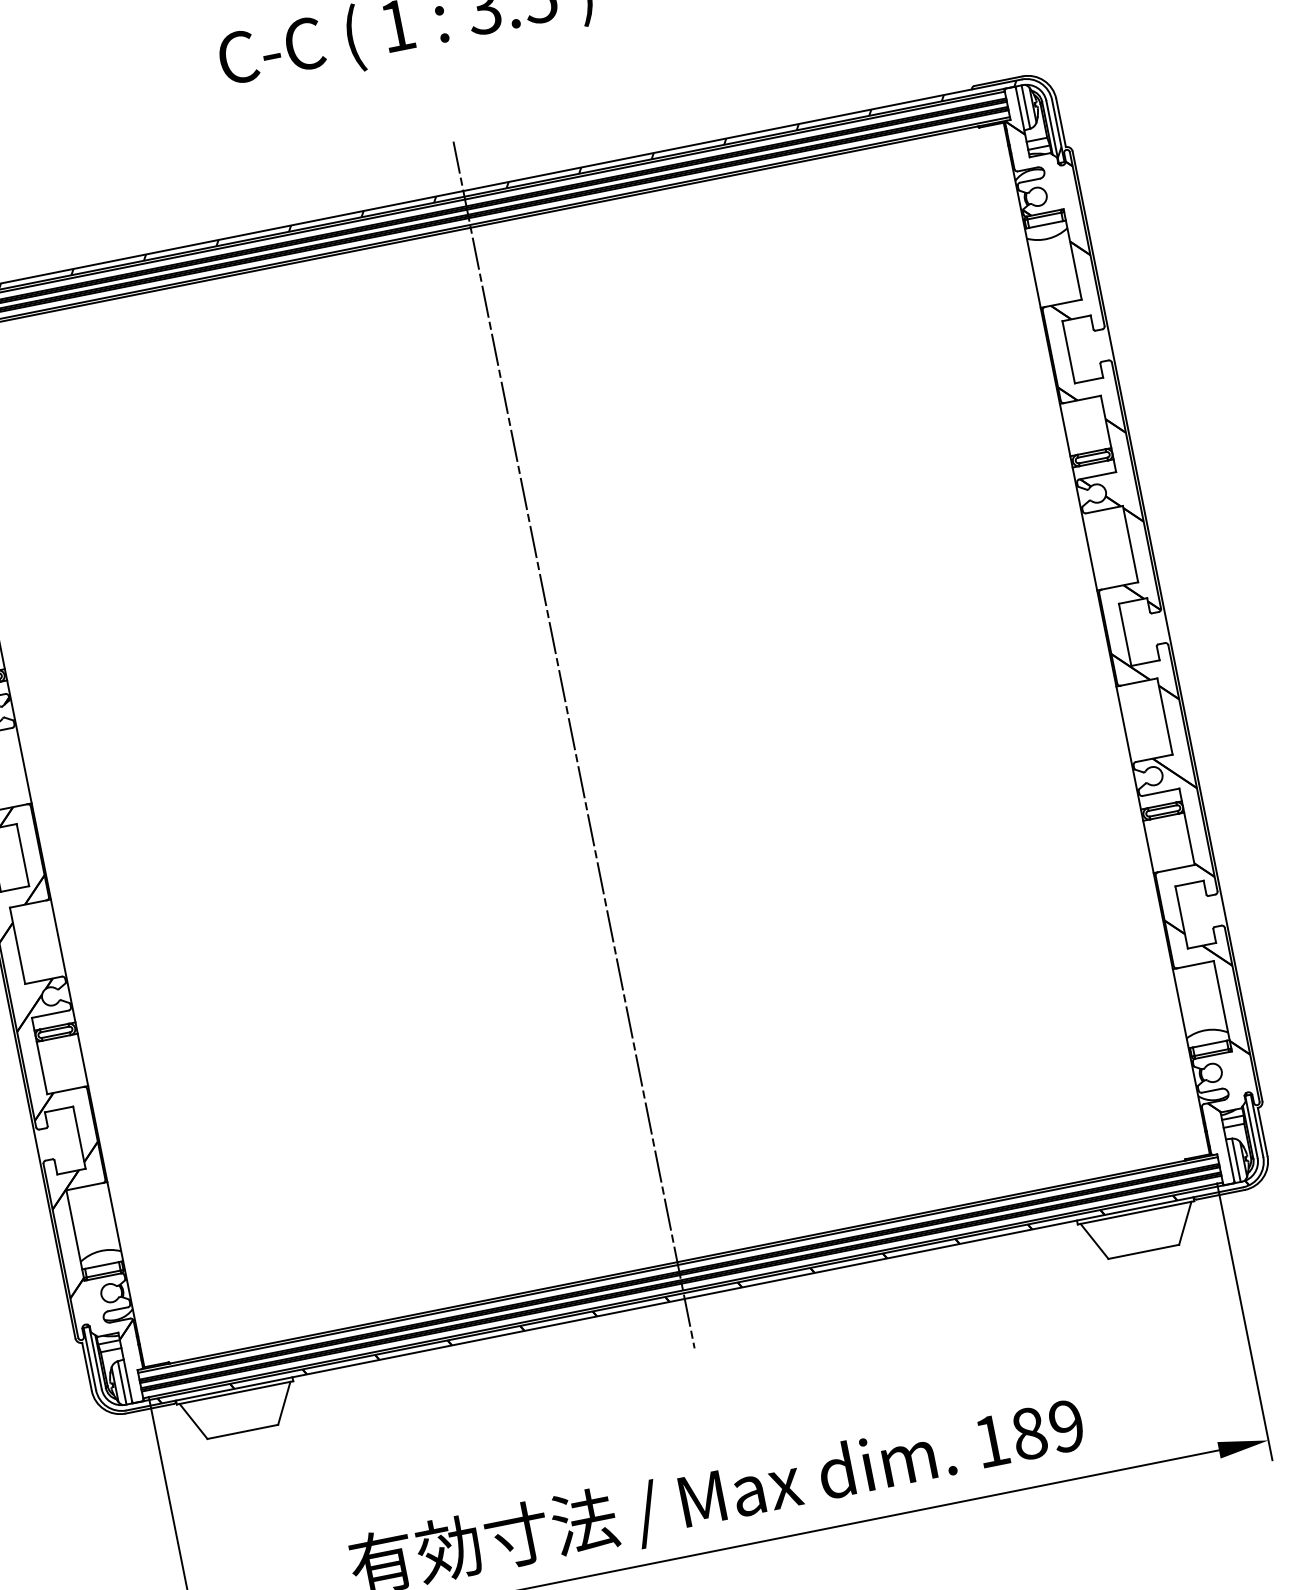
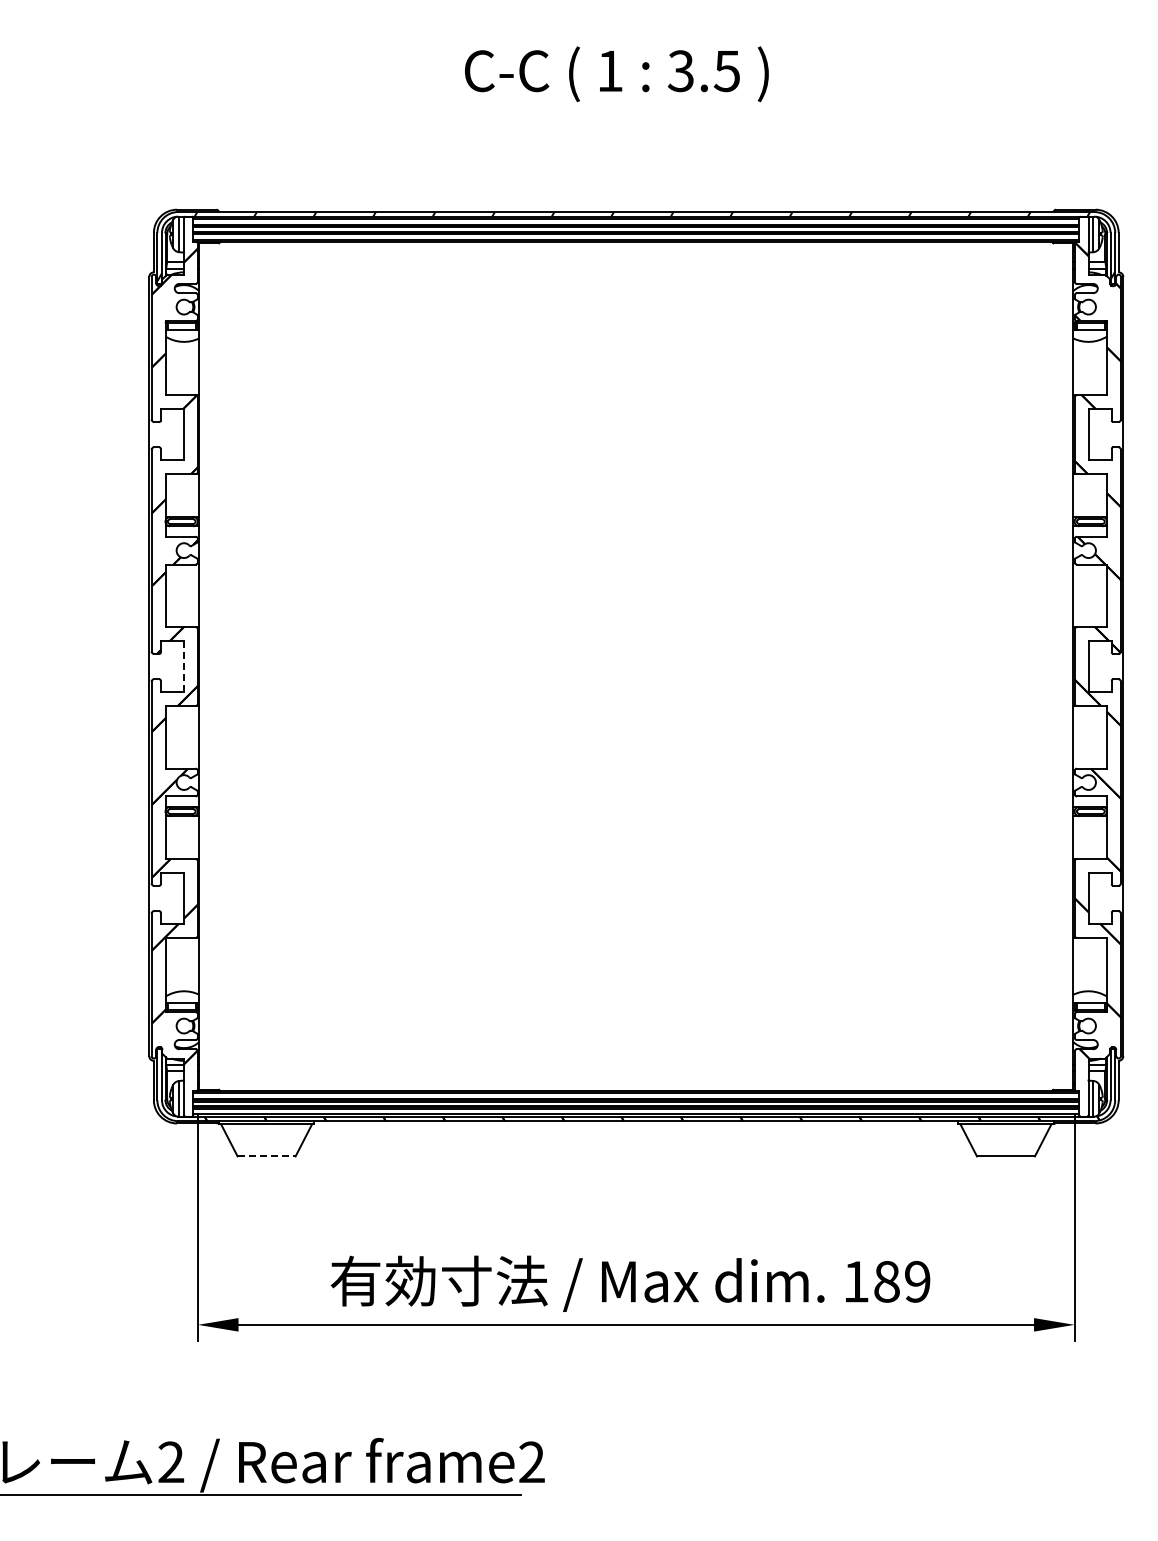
line: (574, 744) -> (636, 666), removed
line: (23, 854) -> (184, 666), solid -> dashed
line: (242, 1432) -> (266, 1156), solid -> dashed

